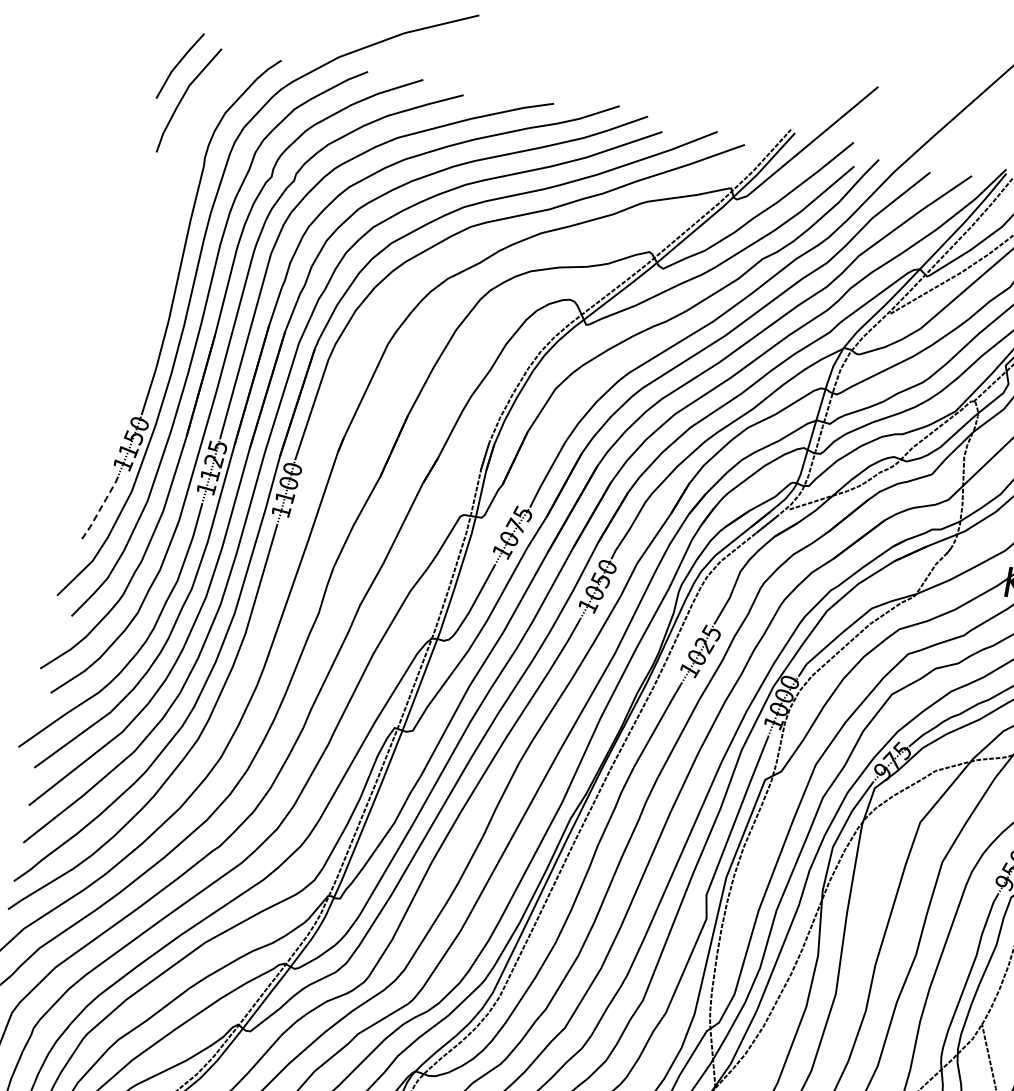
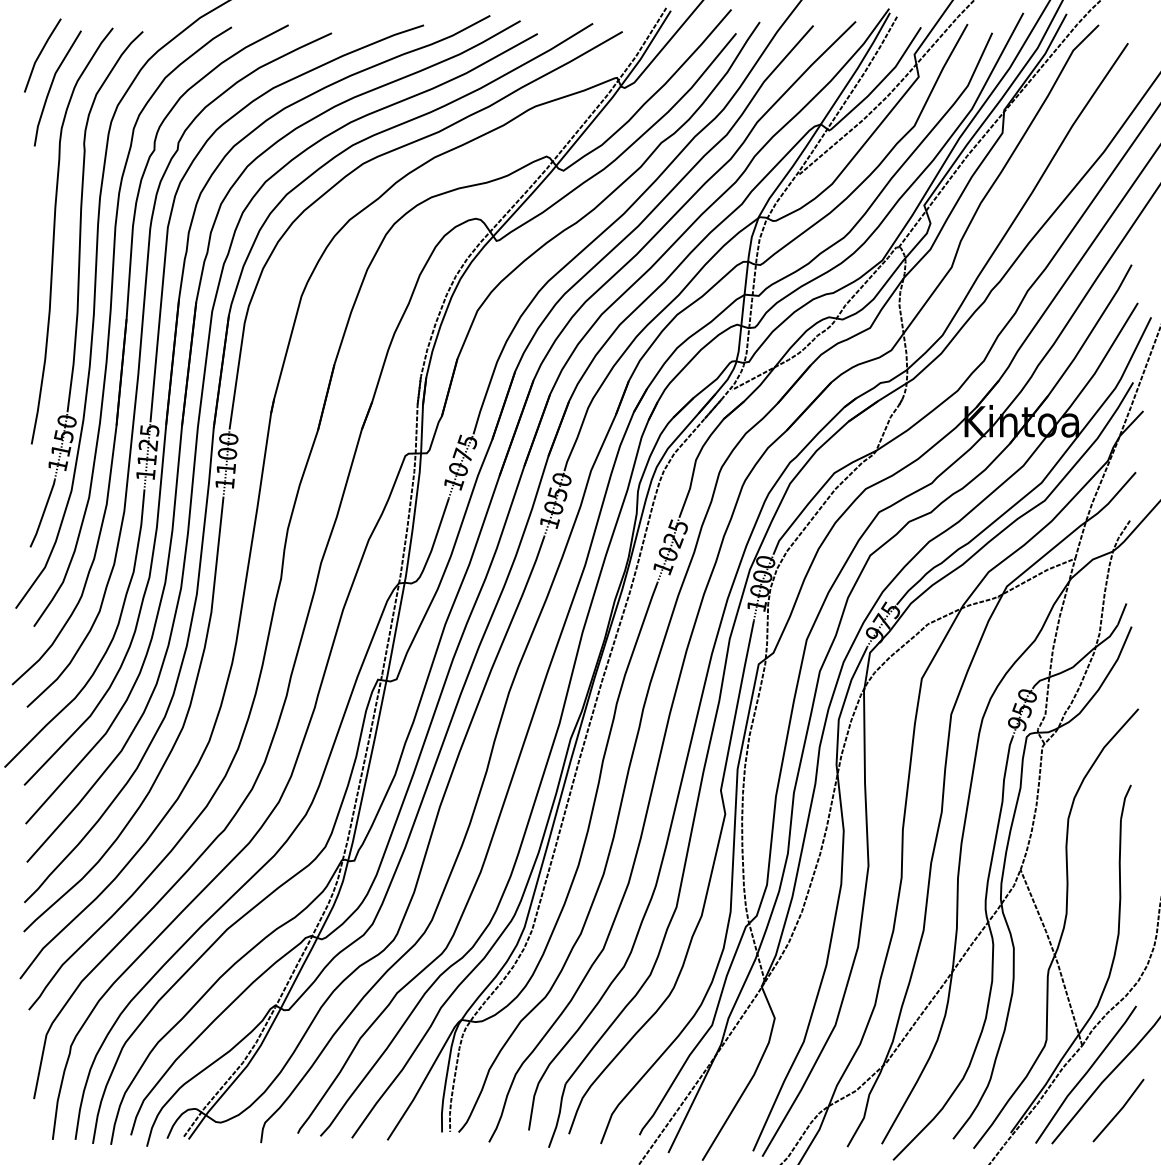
curve: (160, 241) -> (54, 235), added
line: (100, 508) -> (43, 513), dashed -> solid

